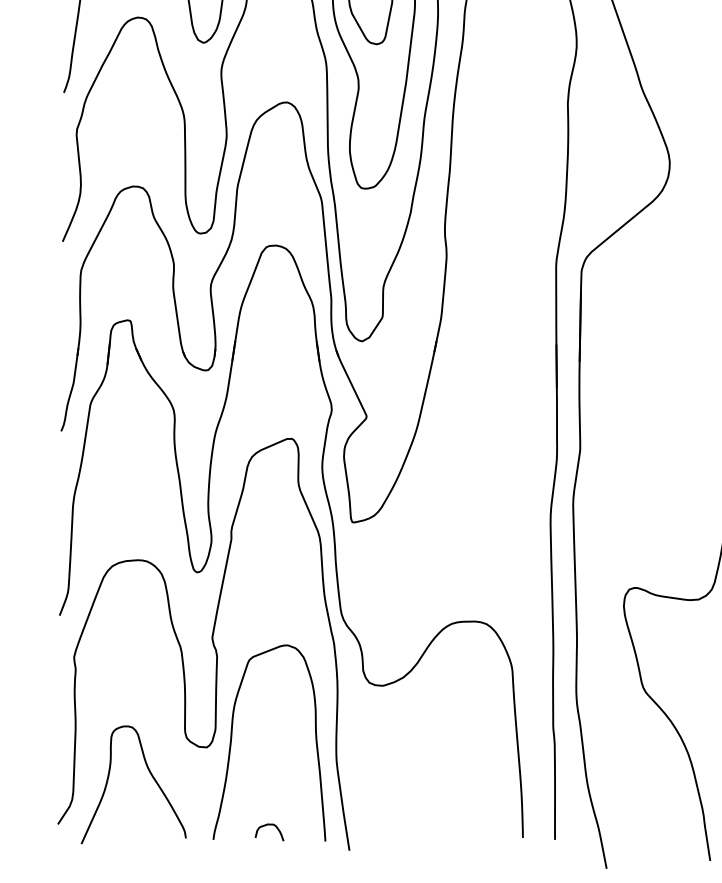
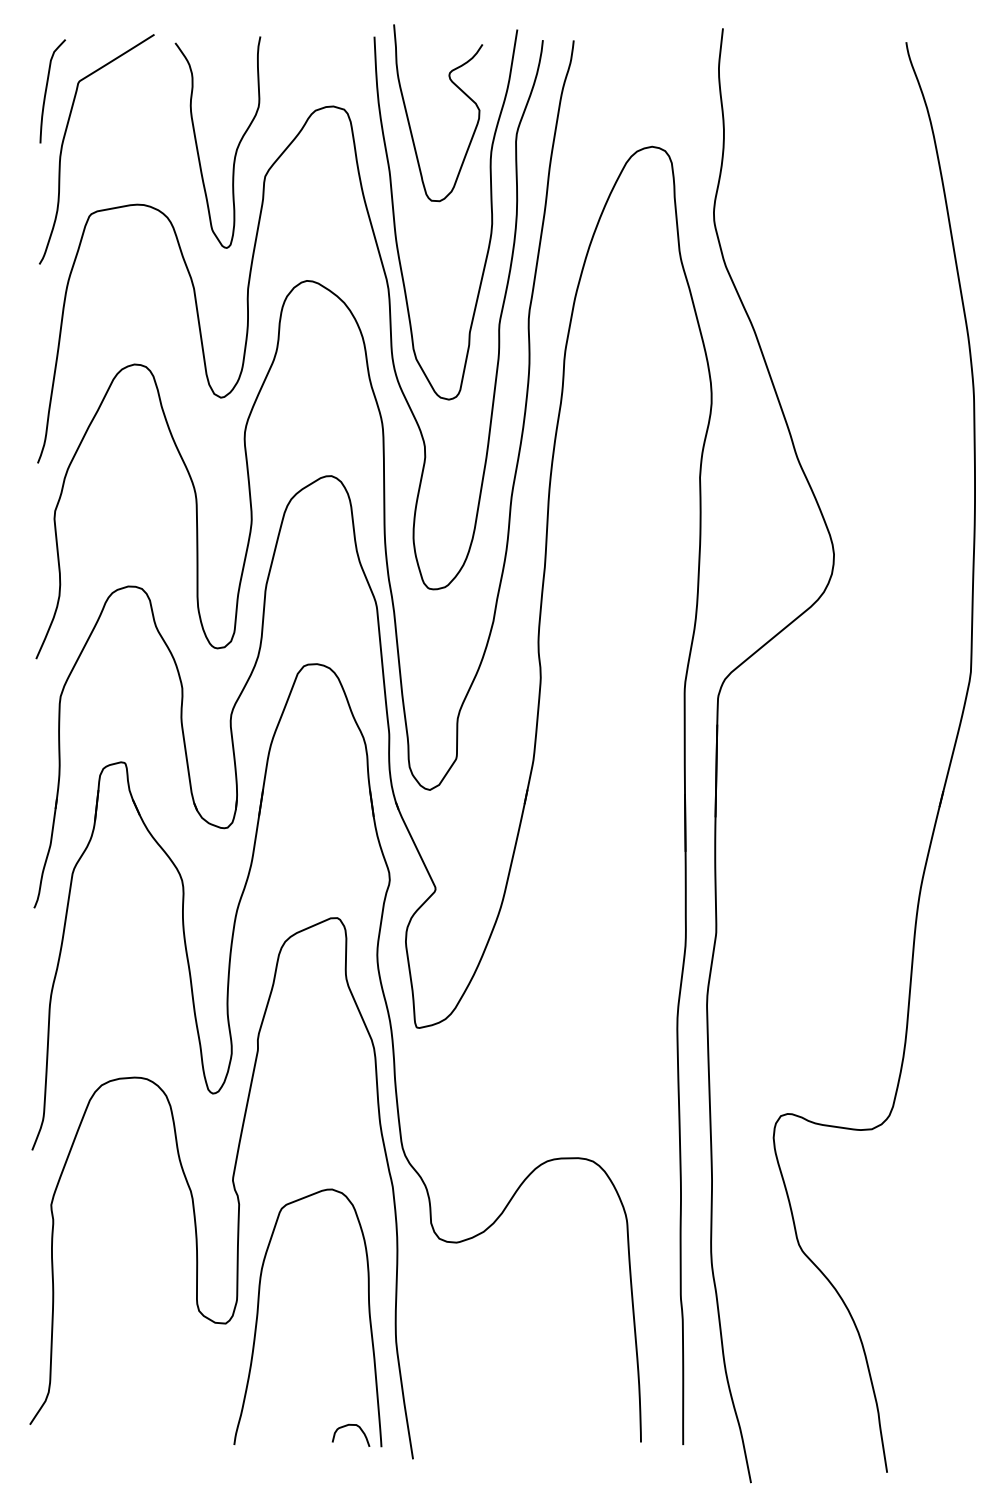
curve: (151, 775) -> (152, 1360), removed
curve: (266, 825) -> (347, 1426), moved

